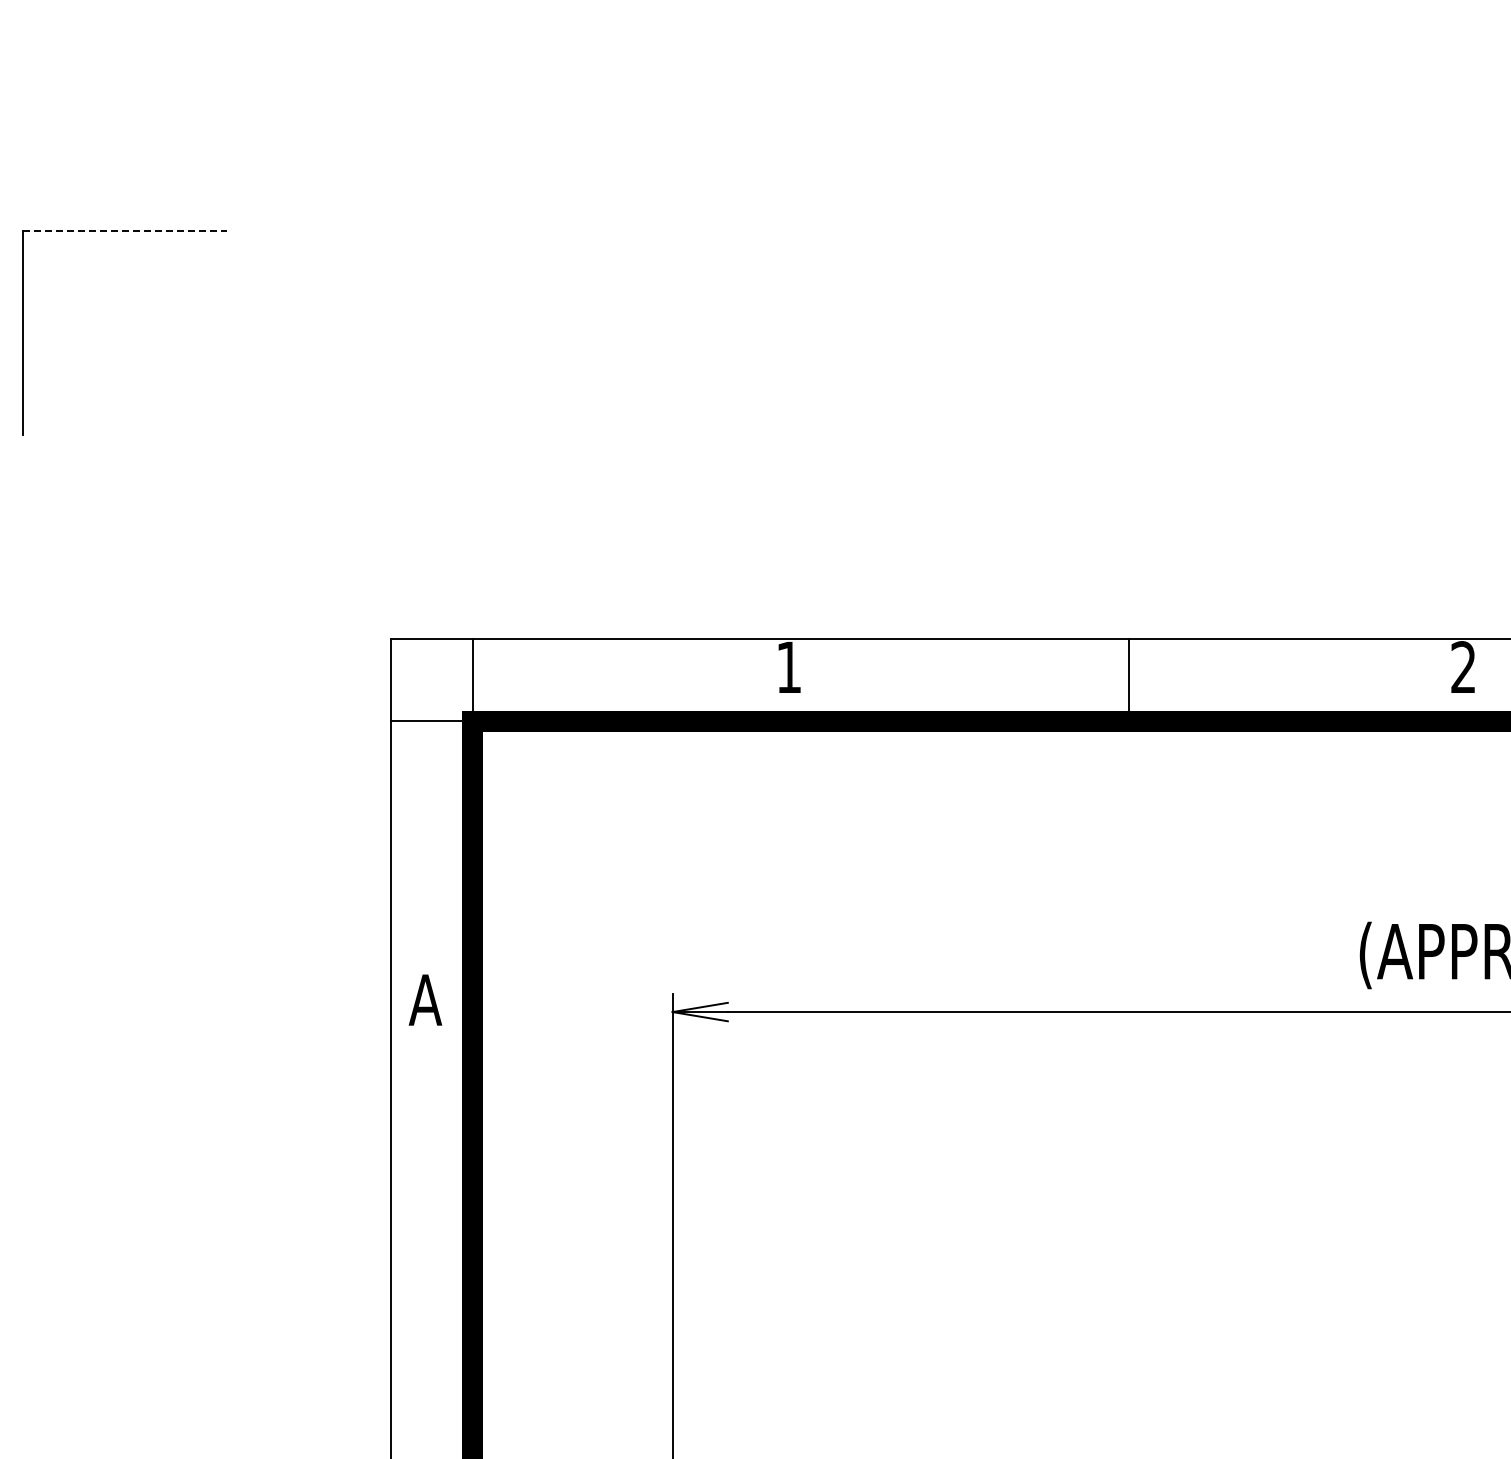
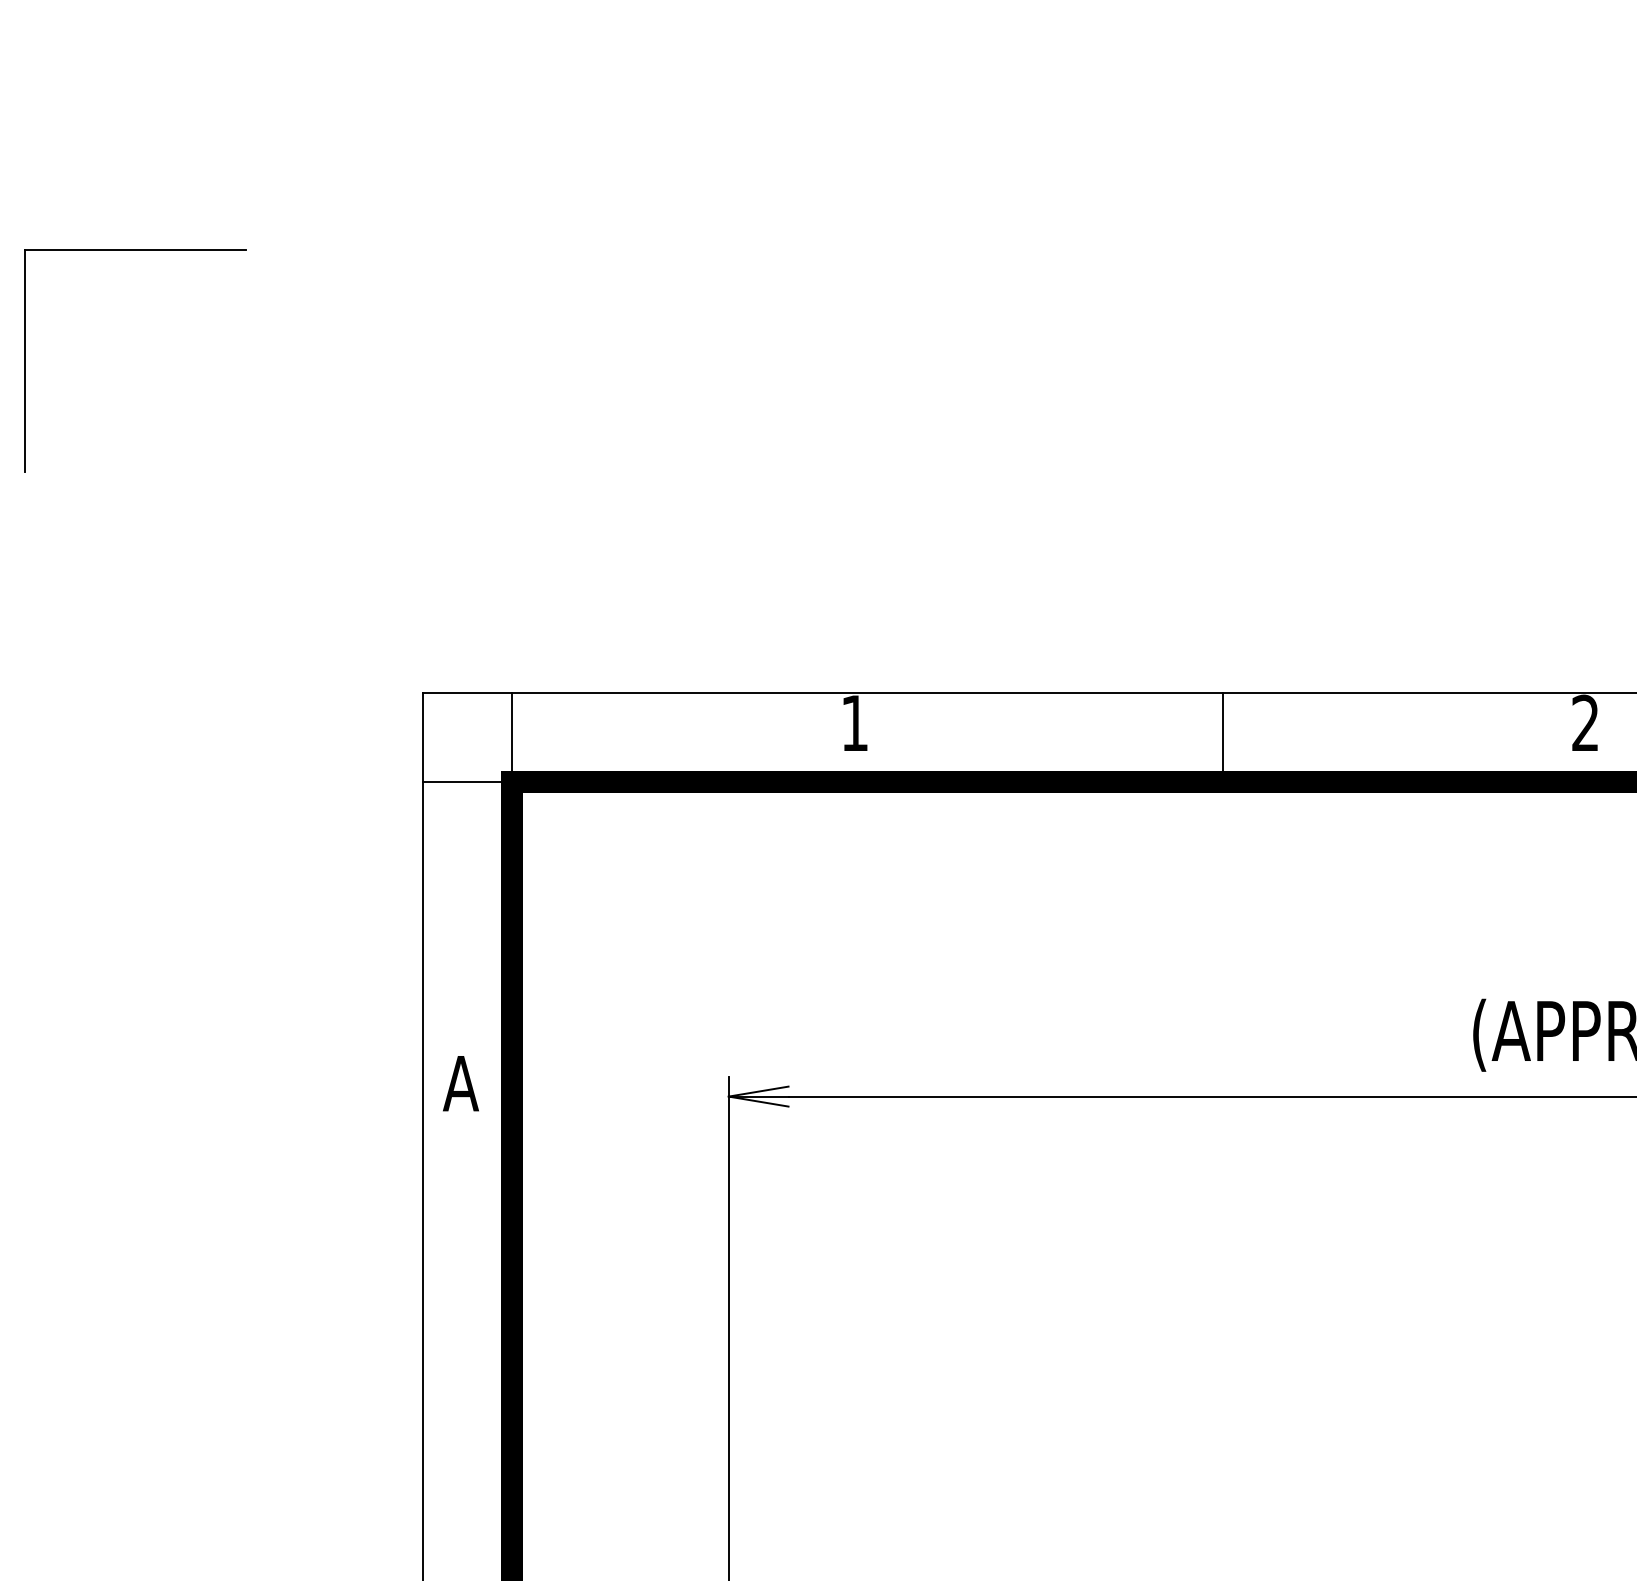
line: (125, 230) -> (136, 249), dashed -> solid

